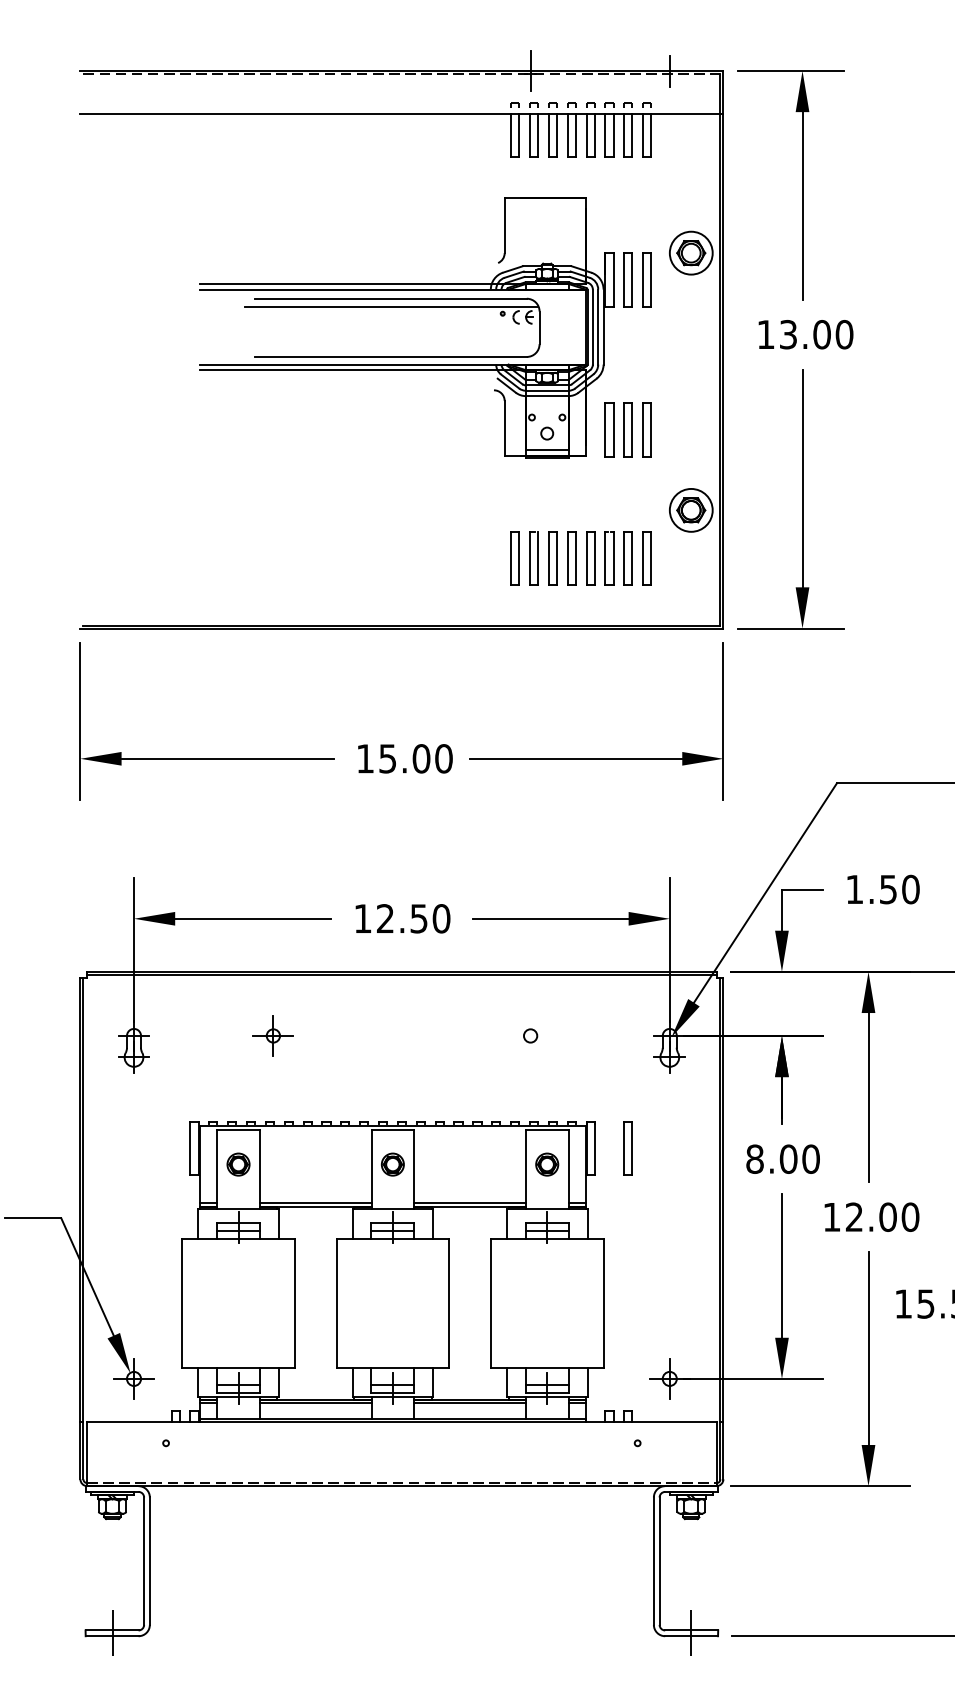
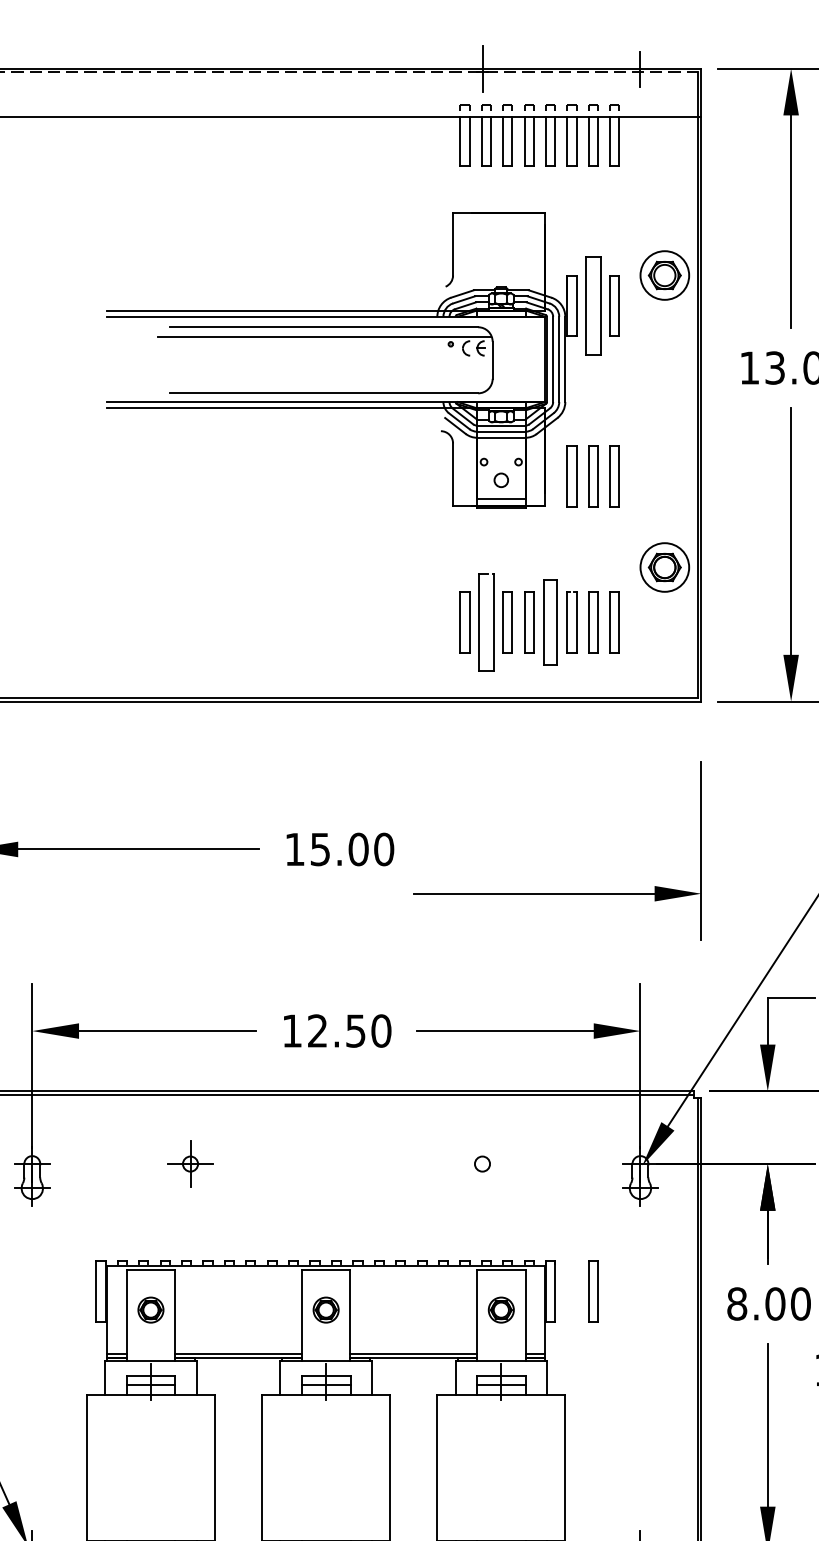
part: (627, 279) -> (592, 305), size x1.6
part: (533, 558) -> (485, 622), size x1.6
part: (590, 558) -> (550, 622), size x1.4
part: (596, 758) -> (557, 893), moved

